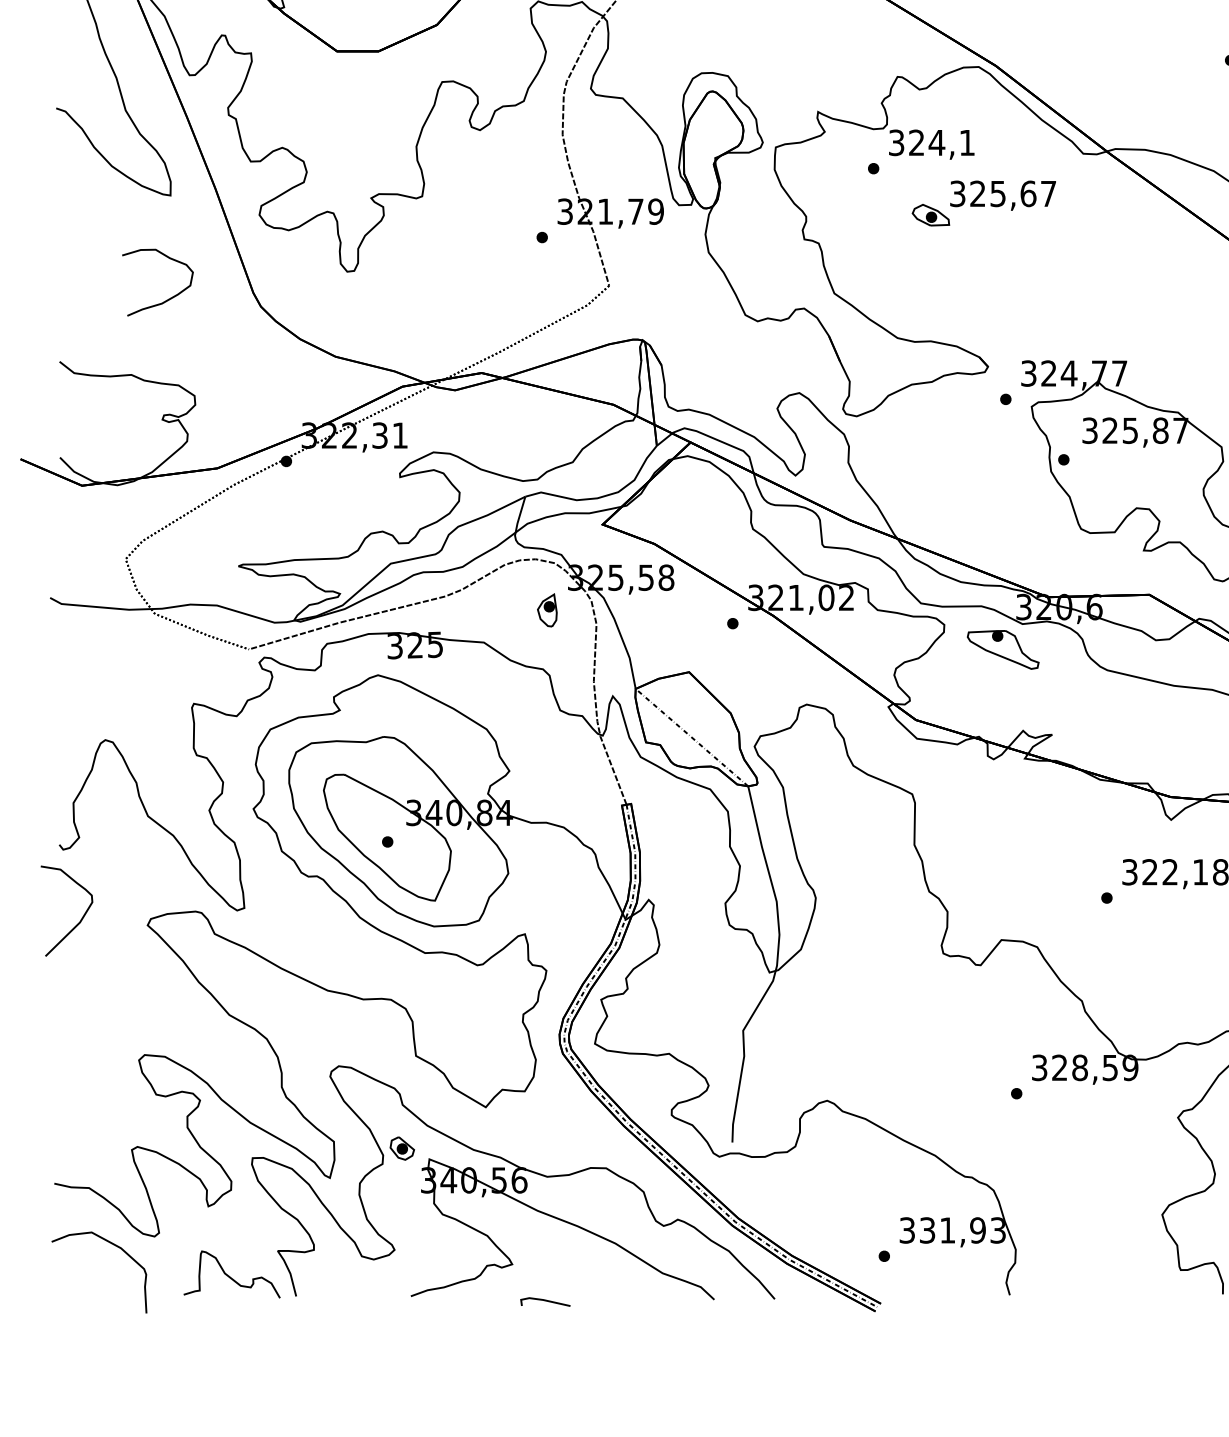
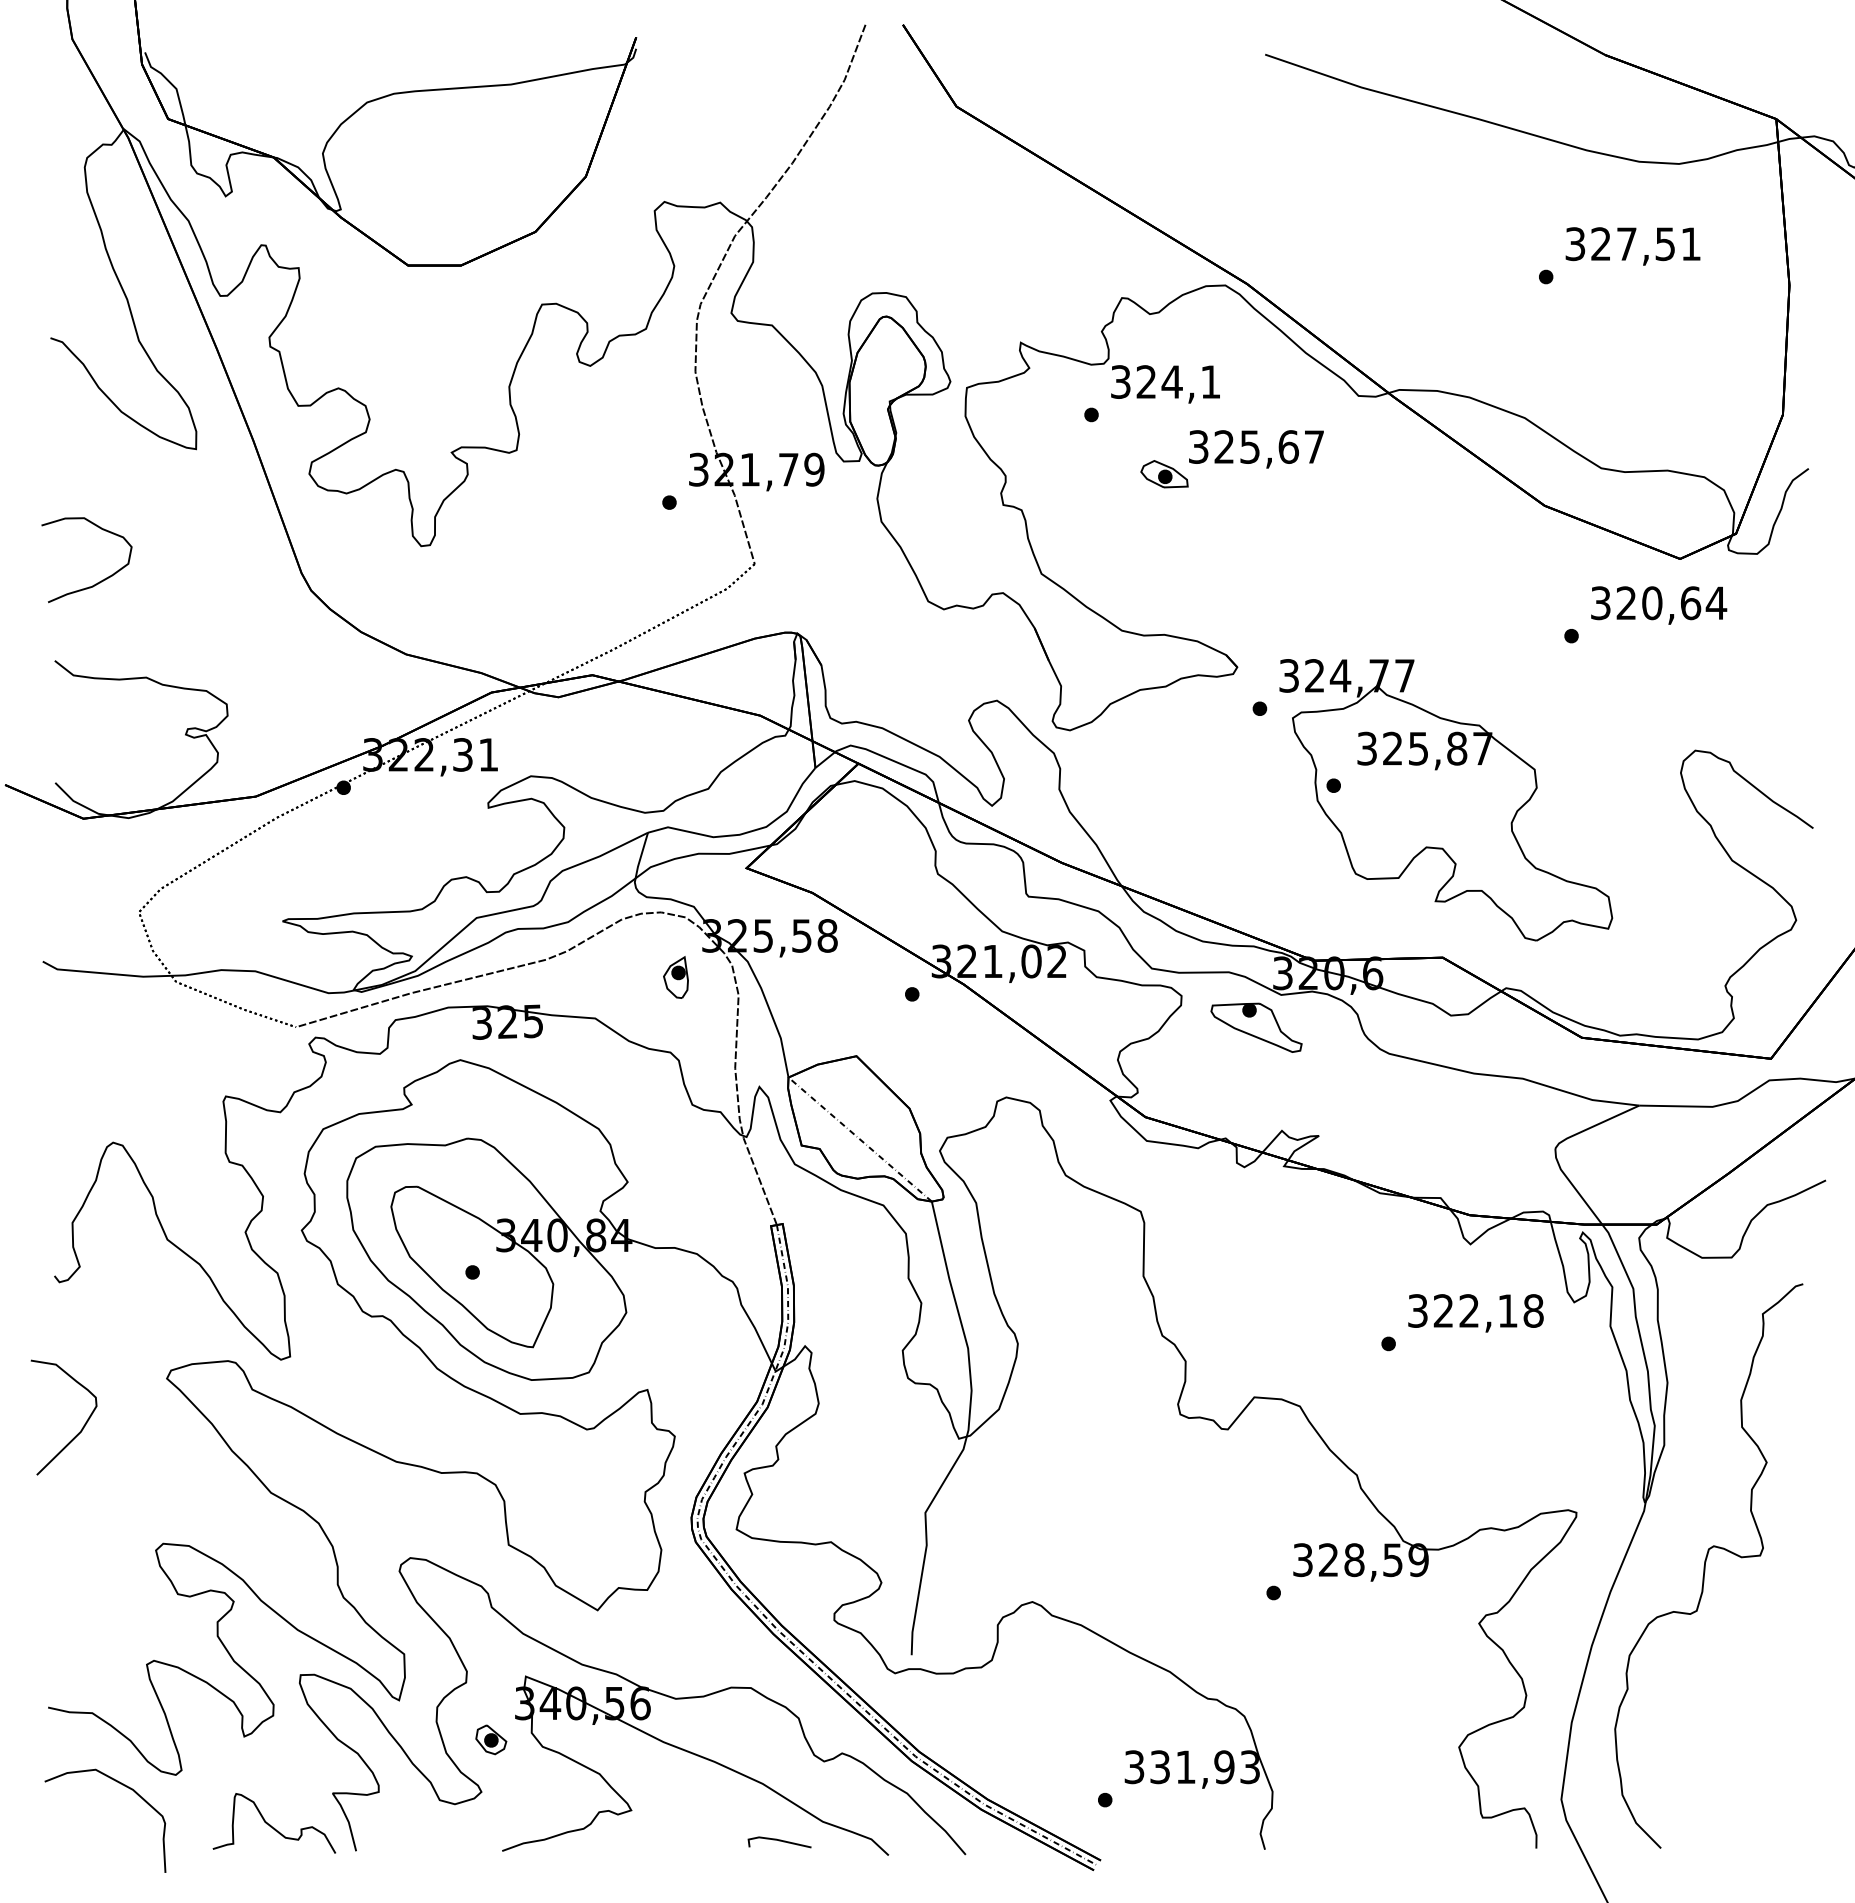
curve: (166, 300) -> (97, 582), moved
curve: (80, 919) -> (81, 1428), moved
part: (402, 1148) -> (491, 1739), moved
line: (545, 1301) -> (779, 1841), moved

